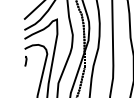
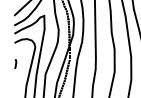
line: (25, 61) -> (15, 64), moved

